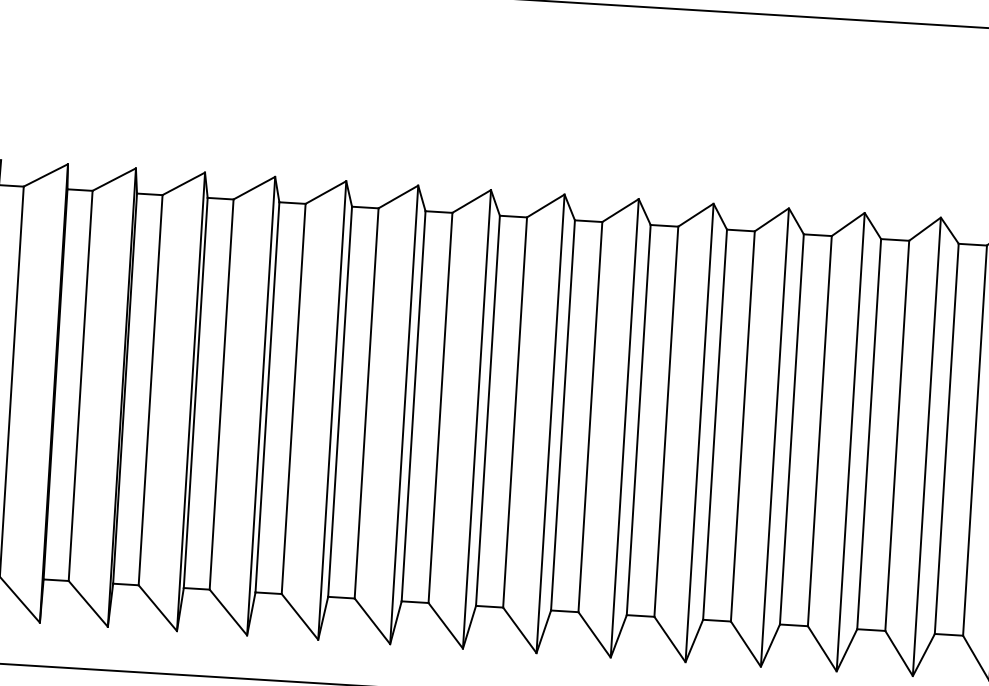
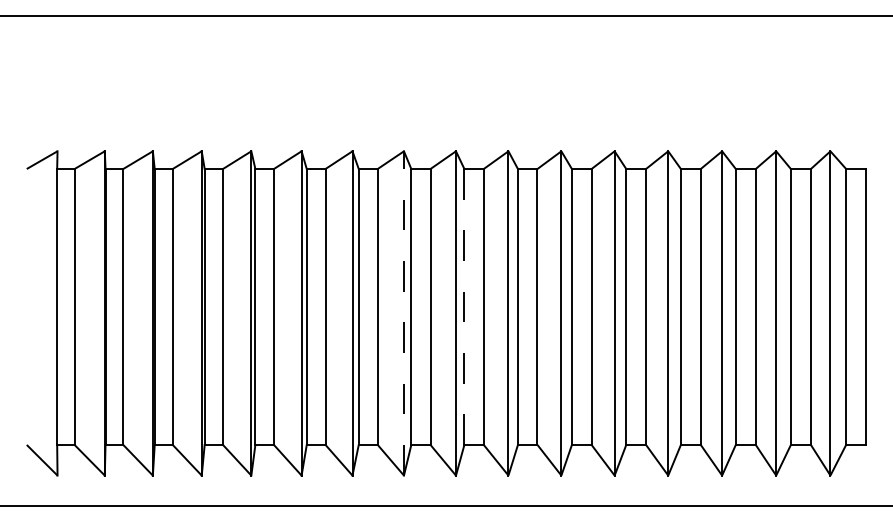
line: (563, 414) -> (464, 306), solid -> dashed
line: (476, 417) -> (403, 312), solid -> dashed

